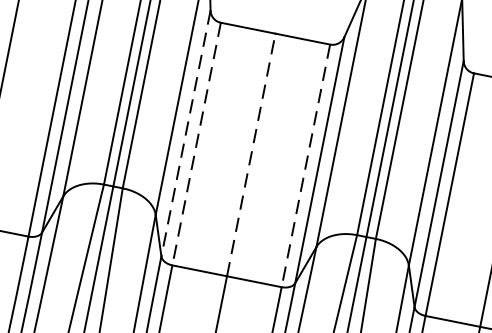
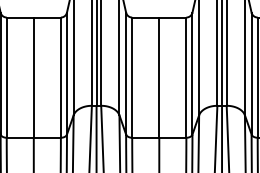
line: (186, 133) -> (126, 73), dashed -> solid
line: (196, 145) -> (132, 78), dashed -> solid
line: (251, 154) -> (159, 77), dashed -> solid
line: (305, 167) -> (186, 78), dashed -> solid

